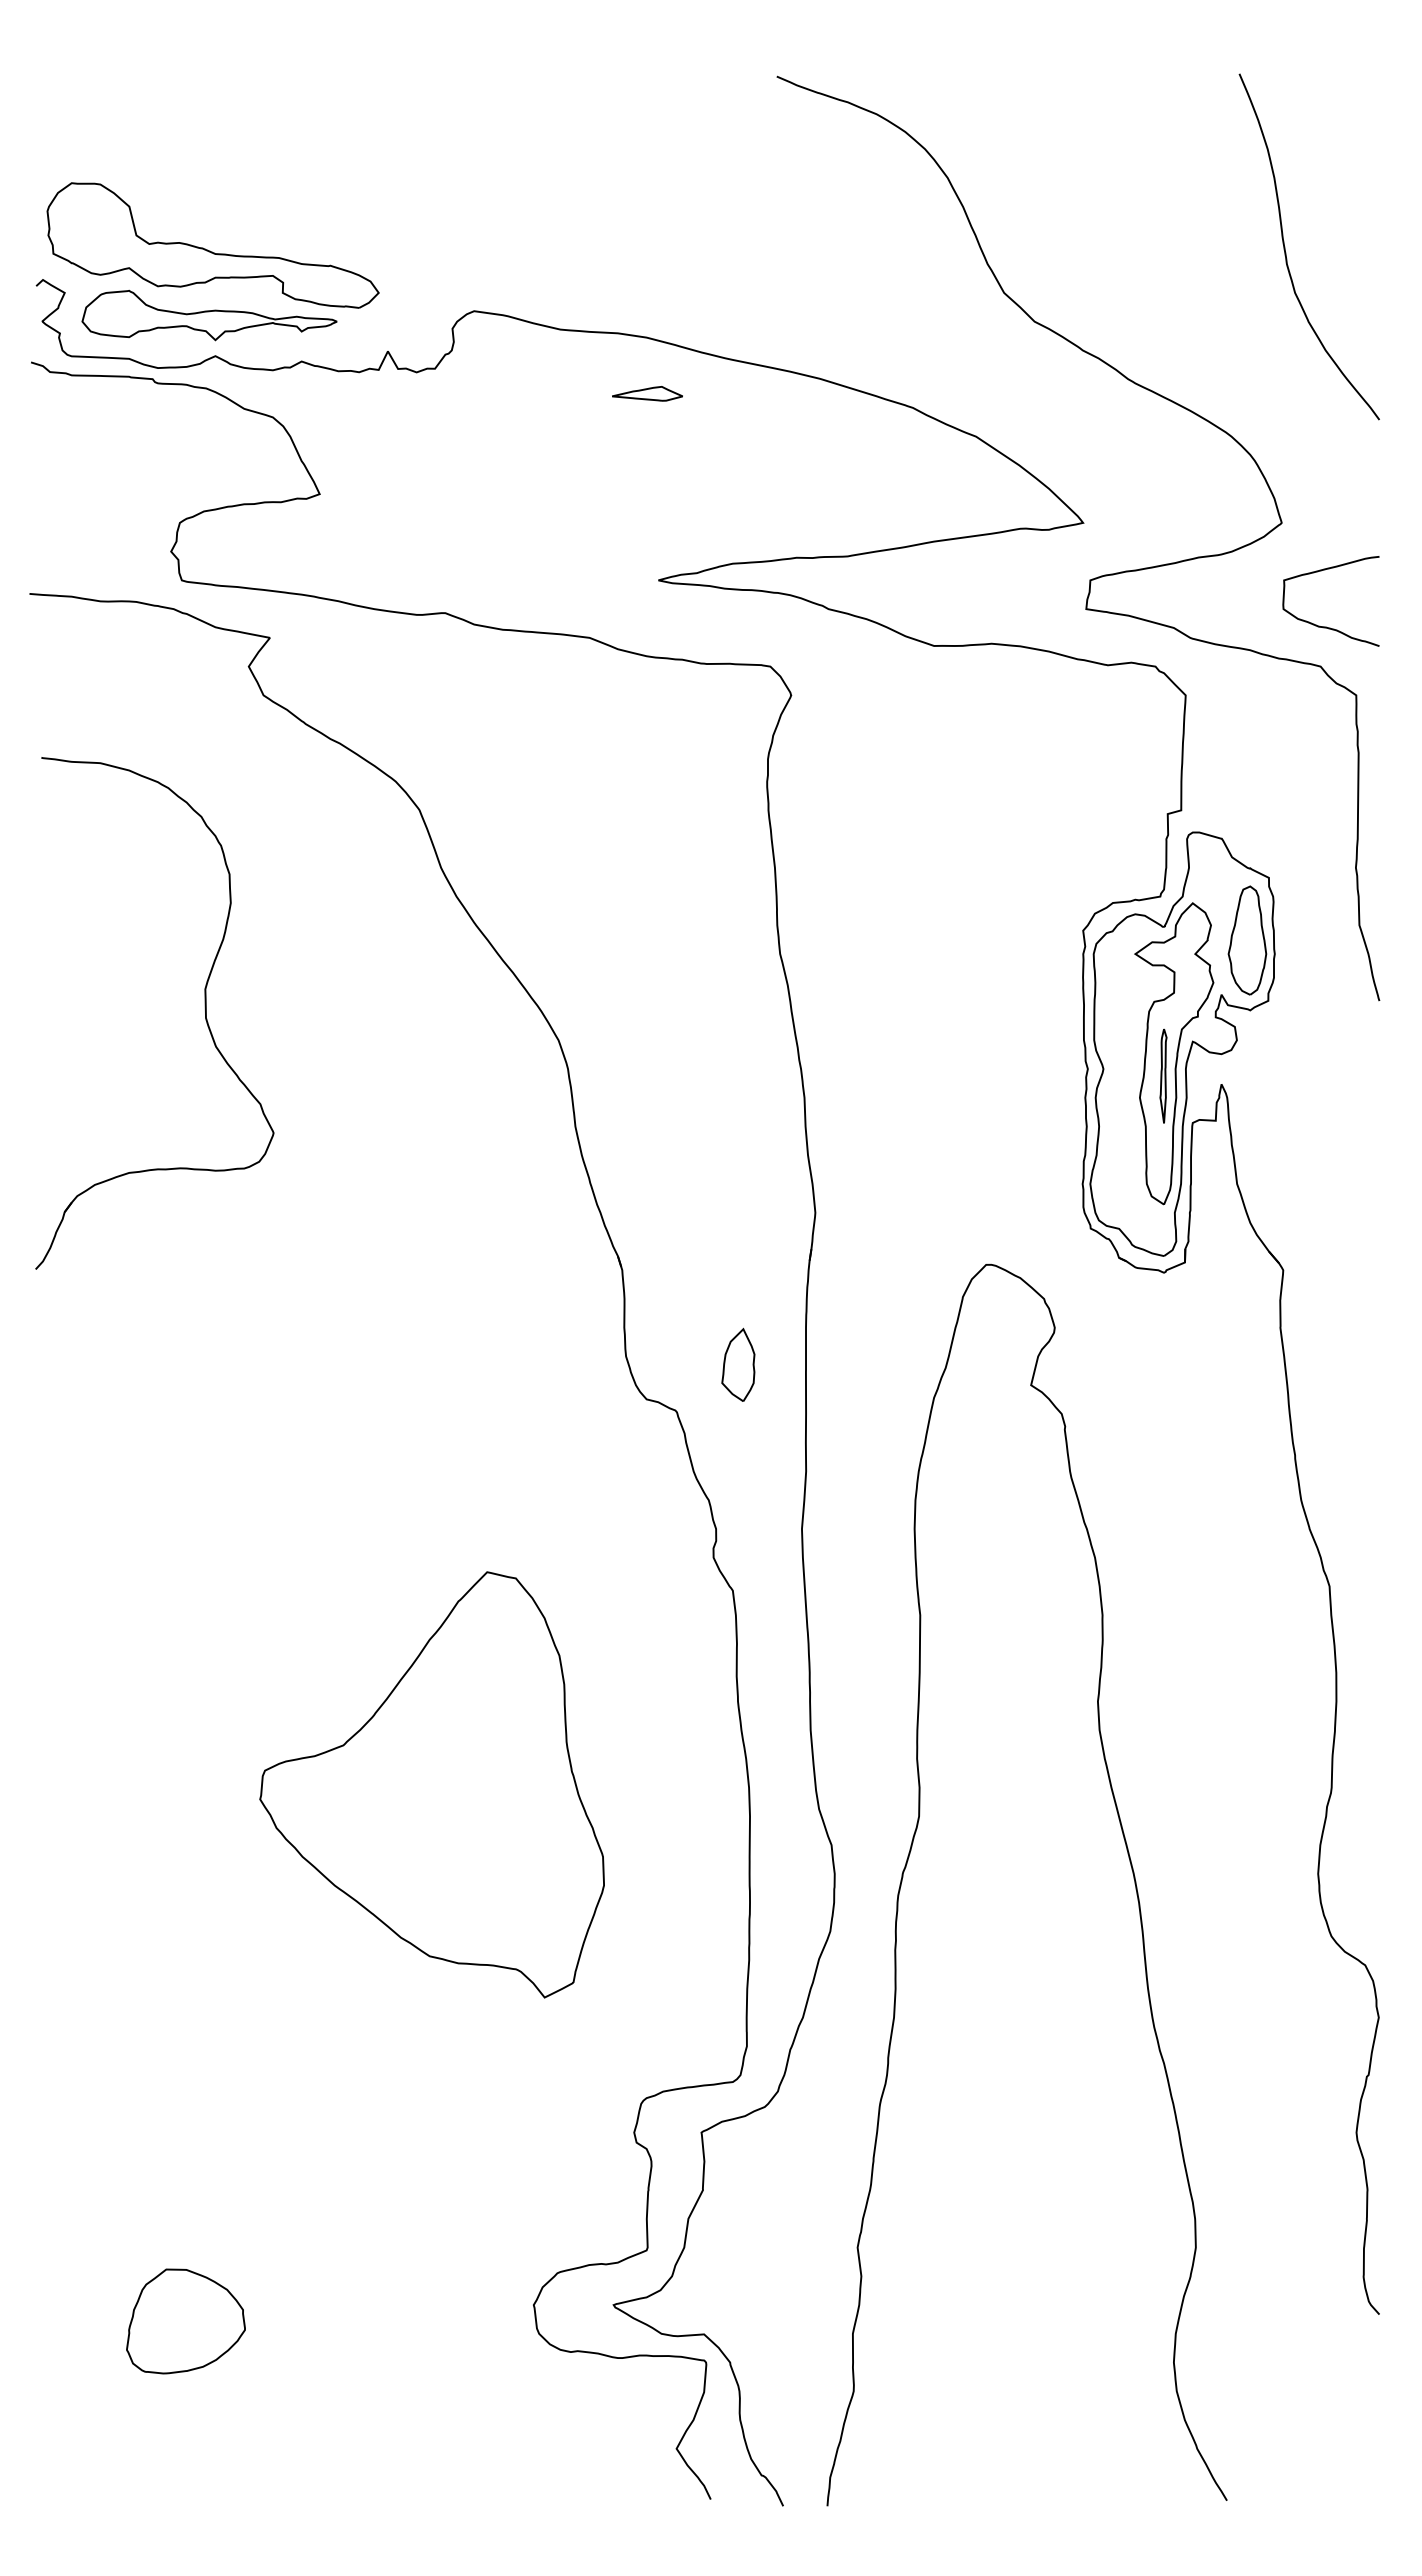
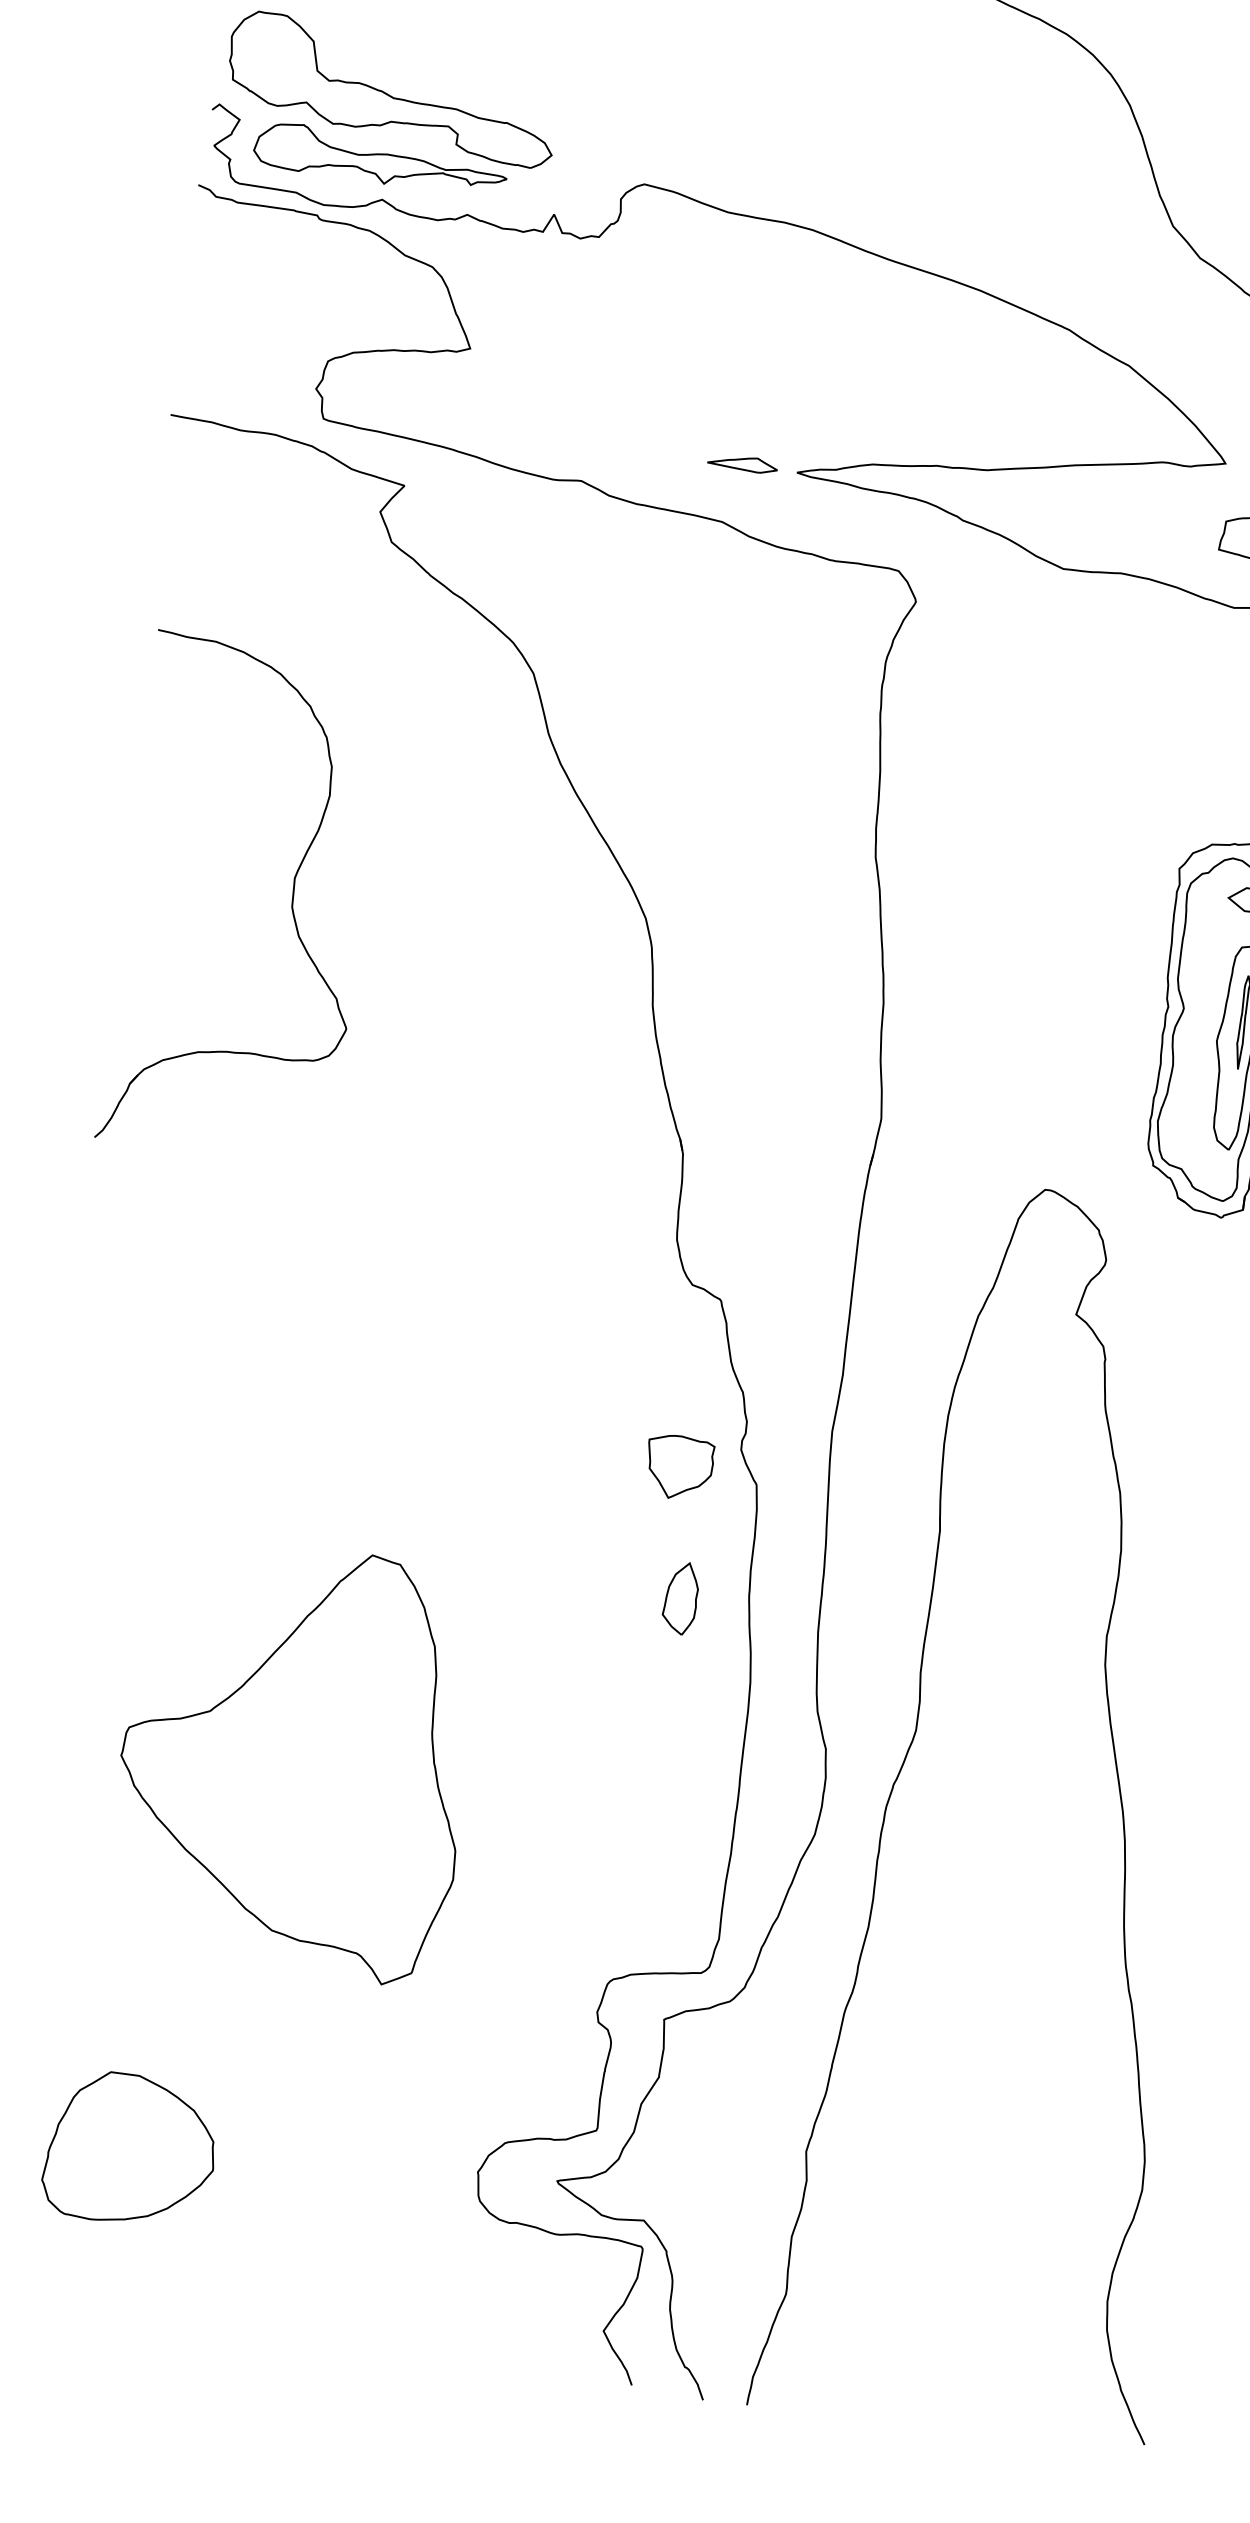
part: (647, 393) -> (742, 463), moved
part: (204, 1009) -> (291, 898), moved
part: (738, 1364) -> (680, 1597), moved
part: (654, 1582) -> (679, 1467), added
part: (431, 1784) -> (293, 1759), moved
part: (185, 2321) -> (130, 2149), size x1.43

